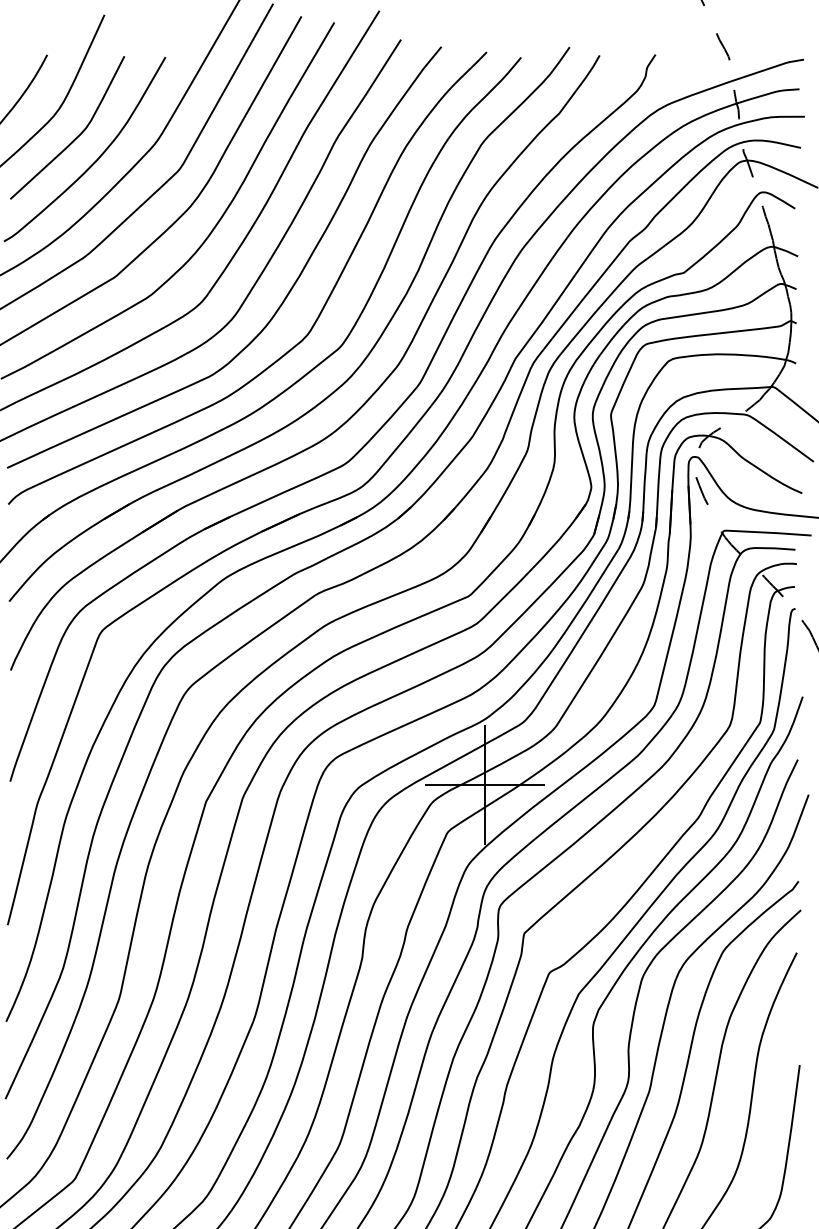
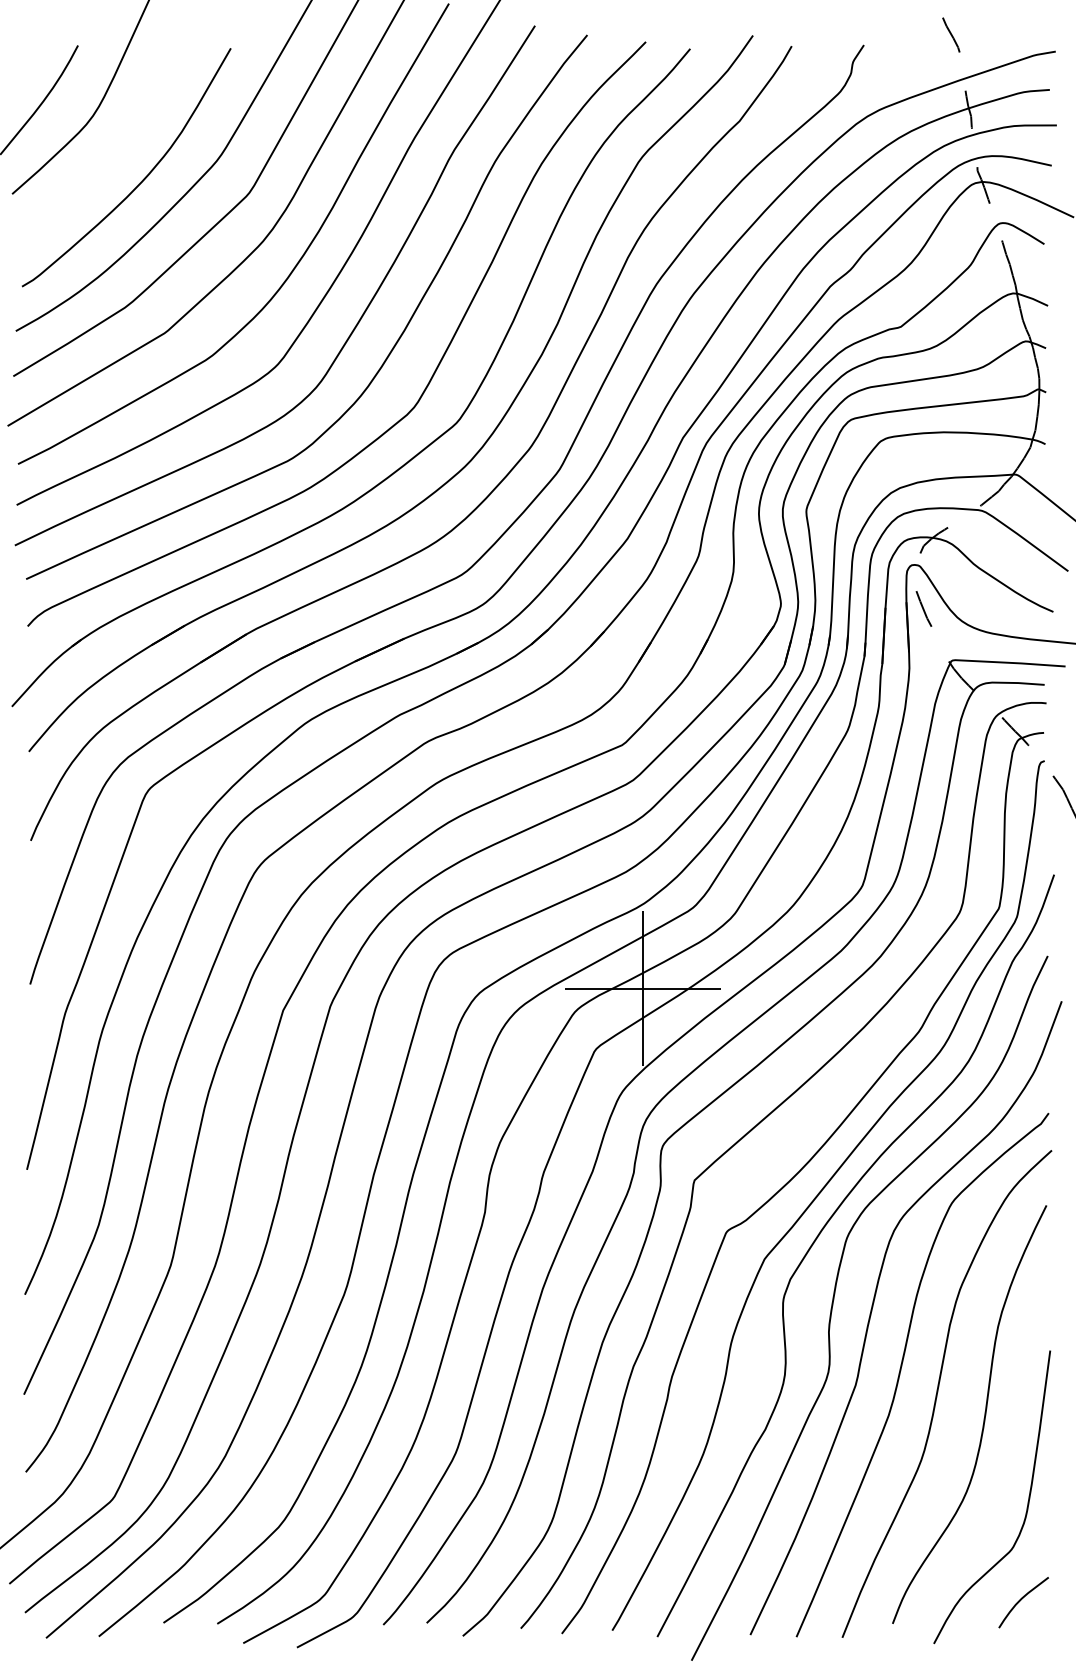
curve: (77, 136) -> (116, 151), removed

